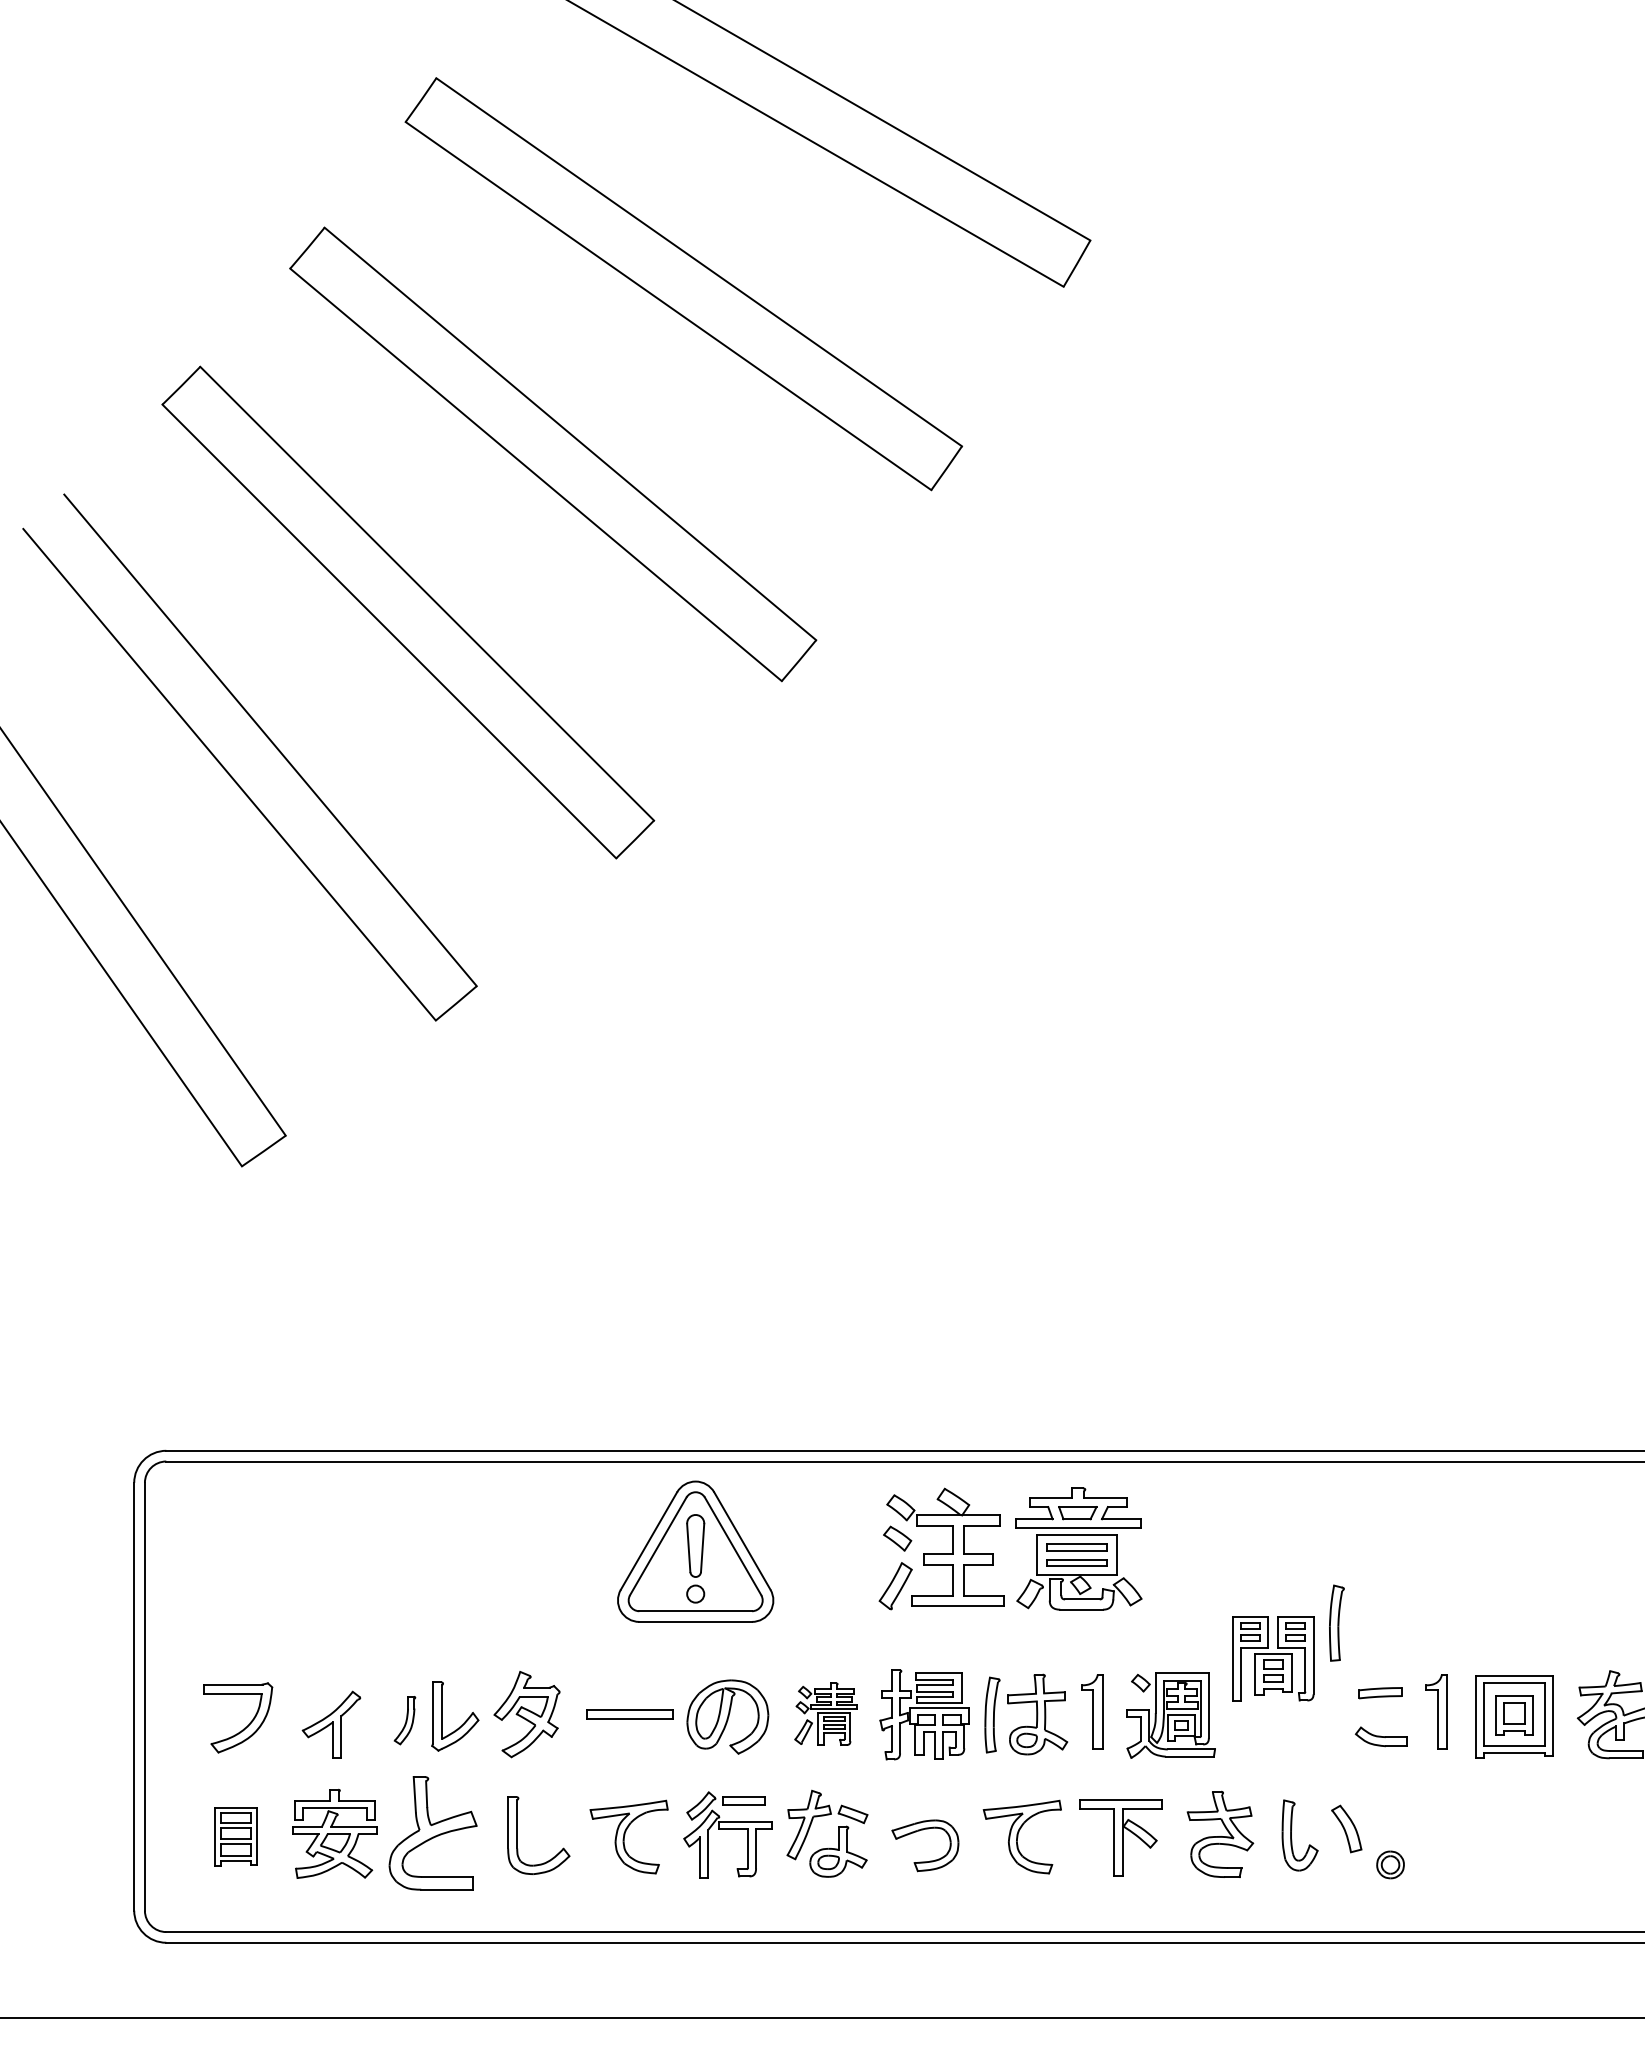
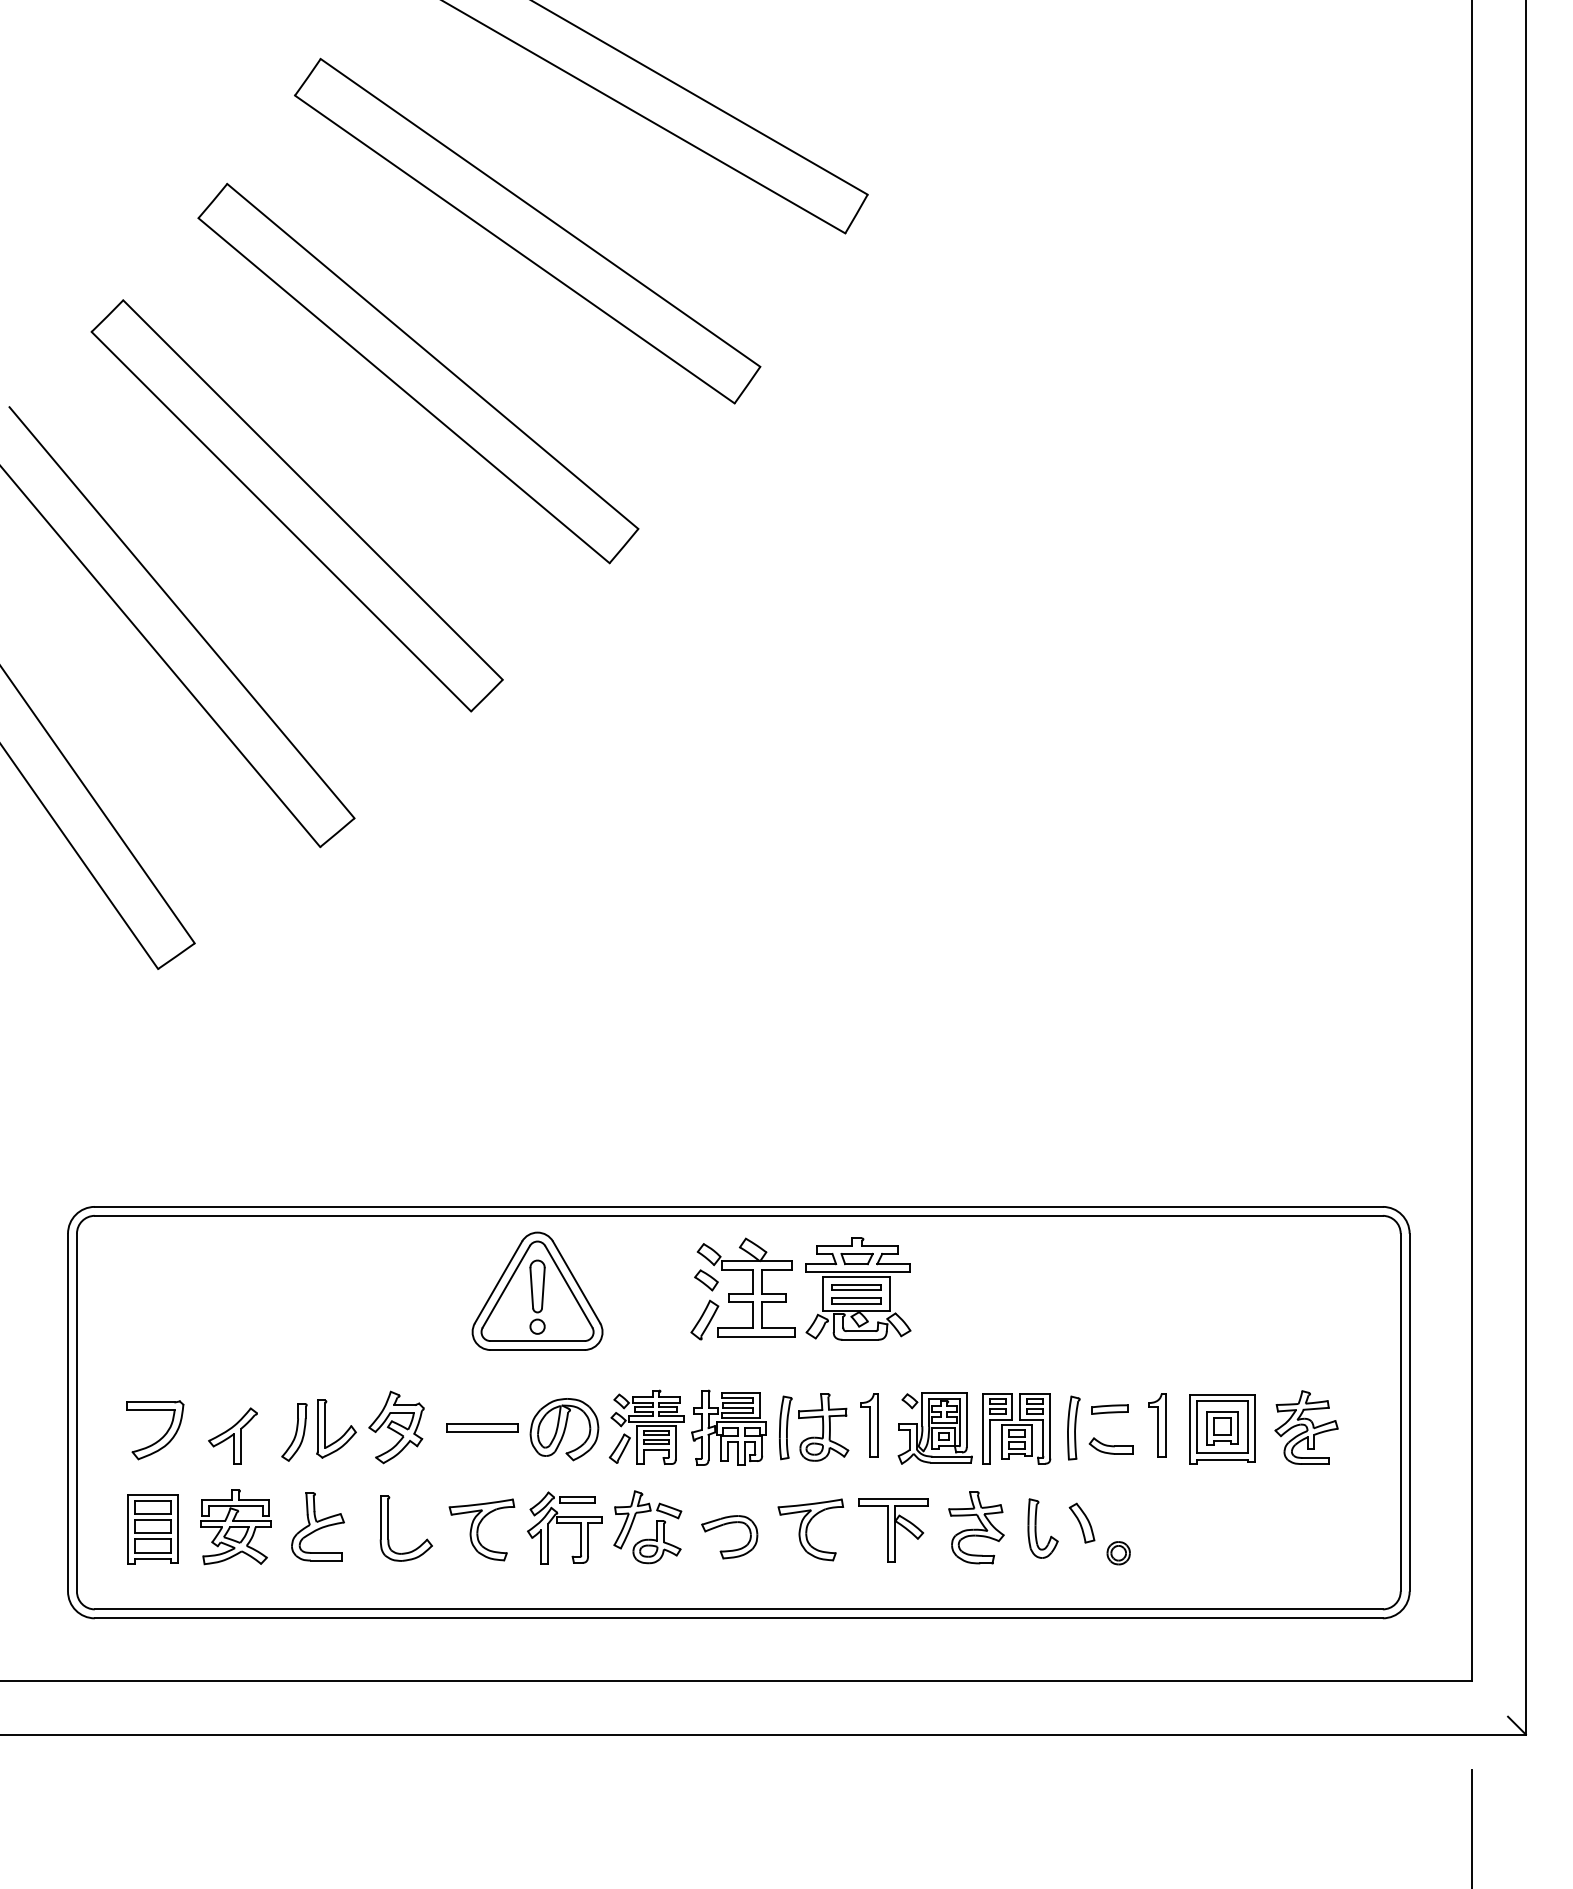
part: (1336, 1622) -> (1073, 1427), moved
part: (1273, 1658) -> (1016, 1428), moved
part: (825, 1713) -> (646, 1426), size x1.43
part: (405, 1720) -> (294, 1432), size x1.43
part: (432, 1832) -> (317, 1526), size x0.71
part: (235, 1836) -> (152, 1529), size x1.43

